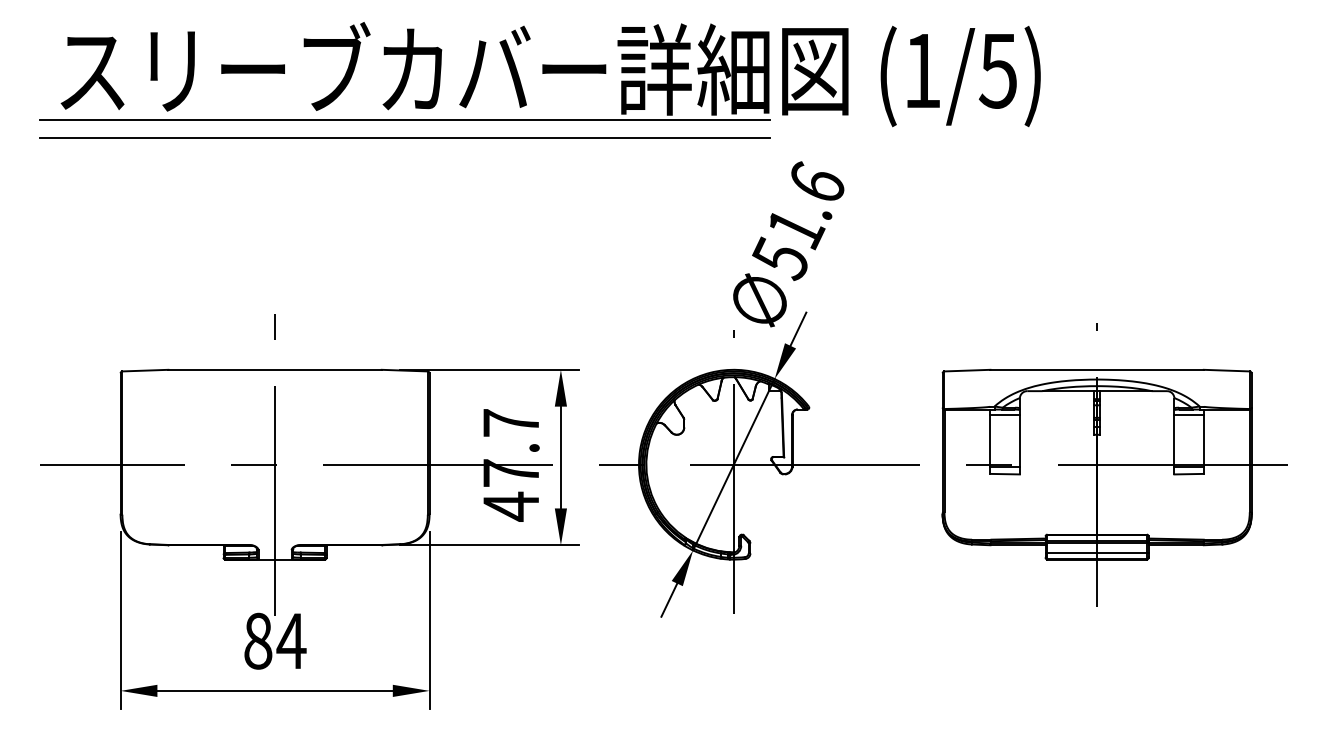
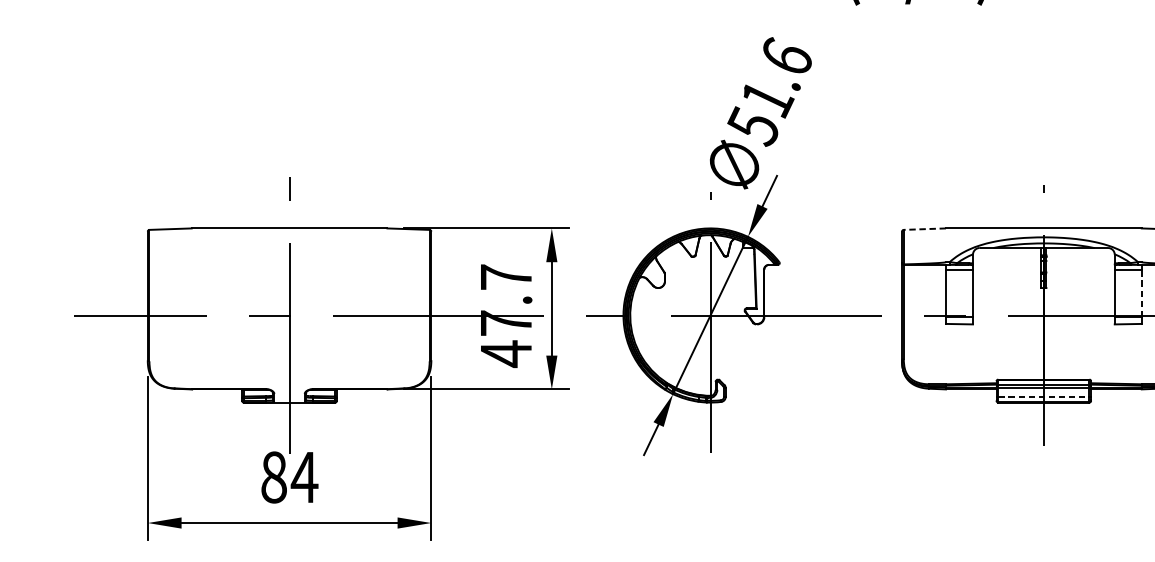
line: (404, 138) -> (408, 16), removed
line: (966, 370) -> (923, 229), solid -> dashed
line: (1203, 440) -> (1141, 293), solid -> dashed
line: (1097, 553) -> (1044, 396), solid -> dashed

